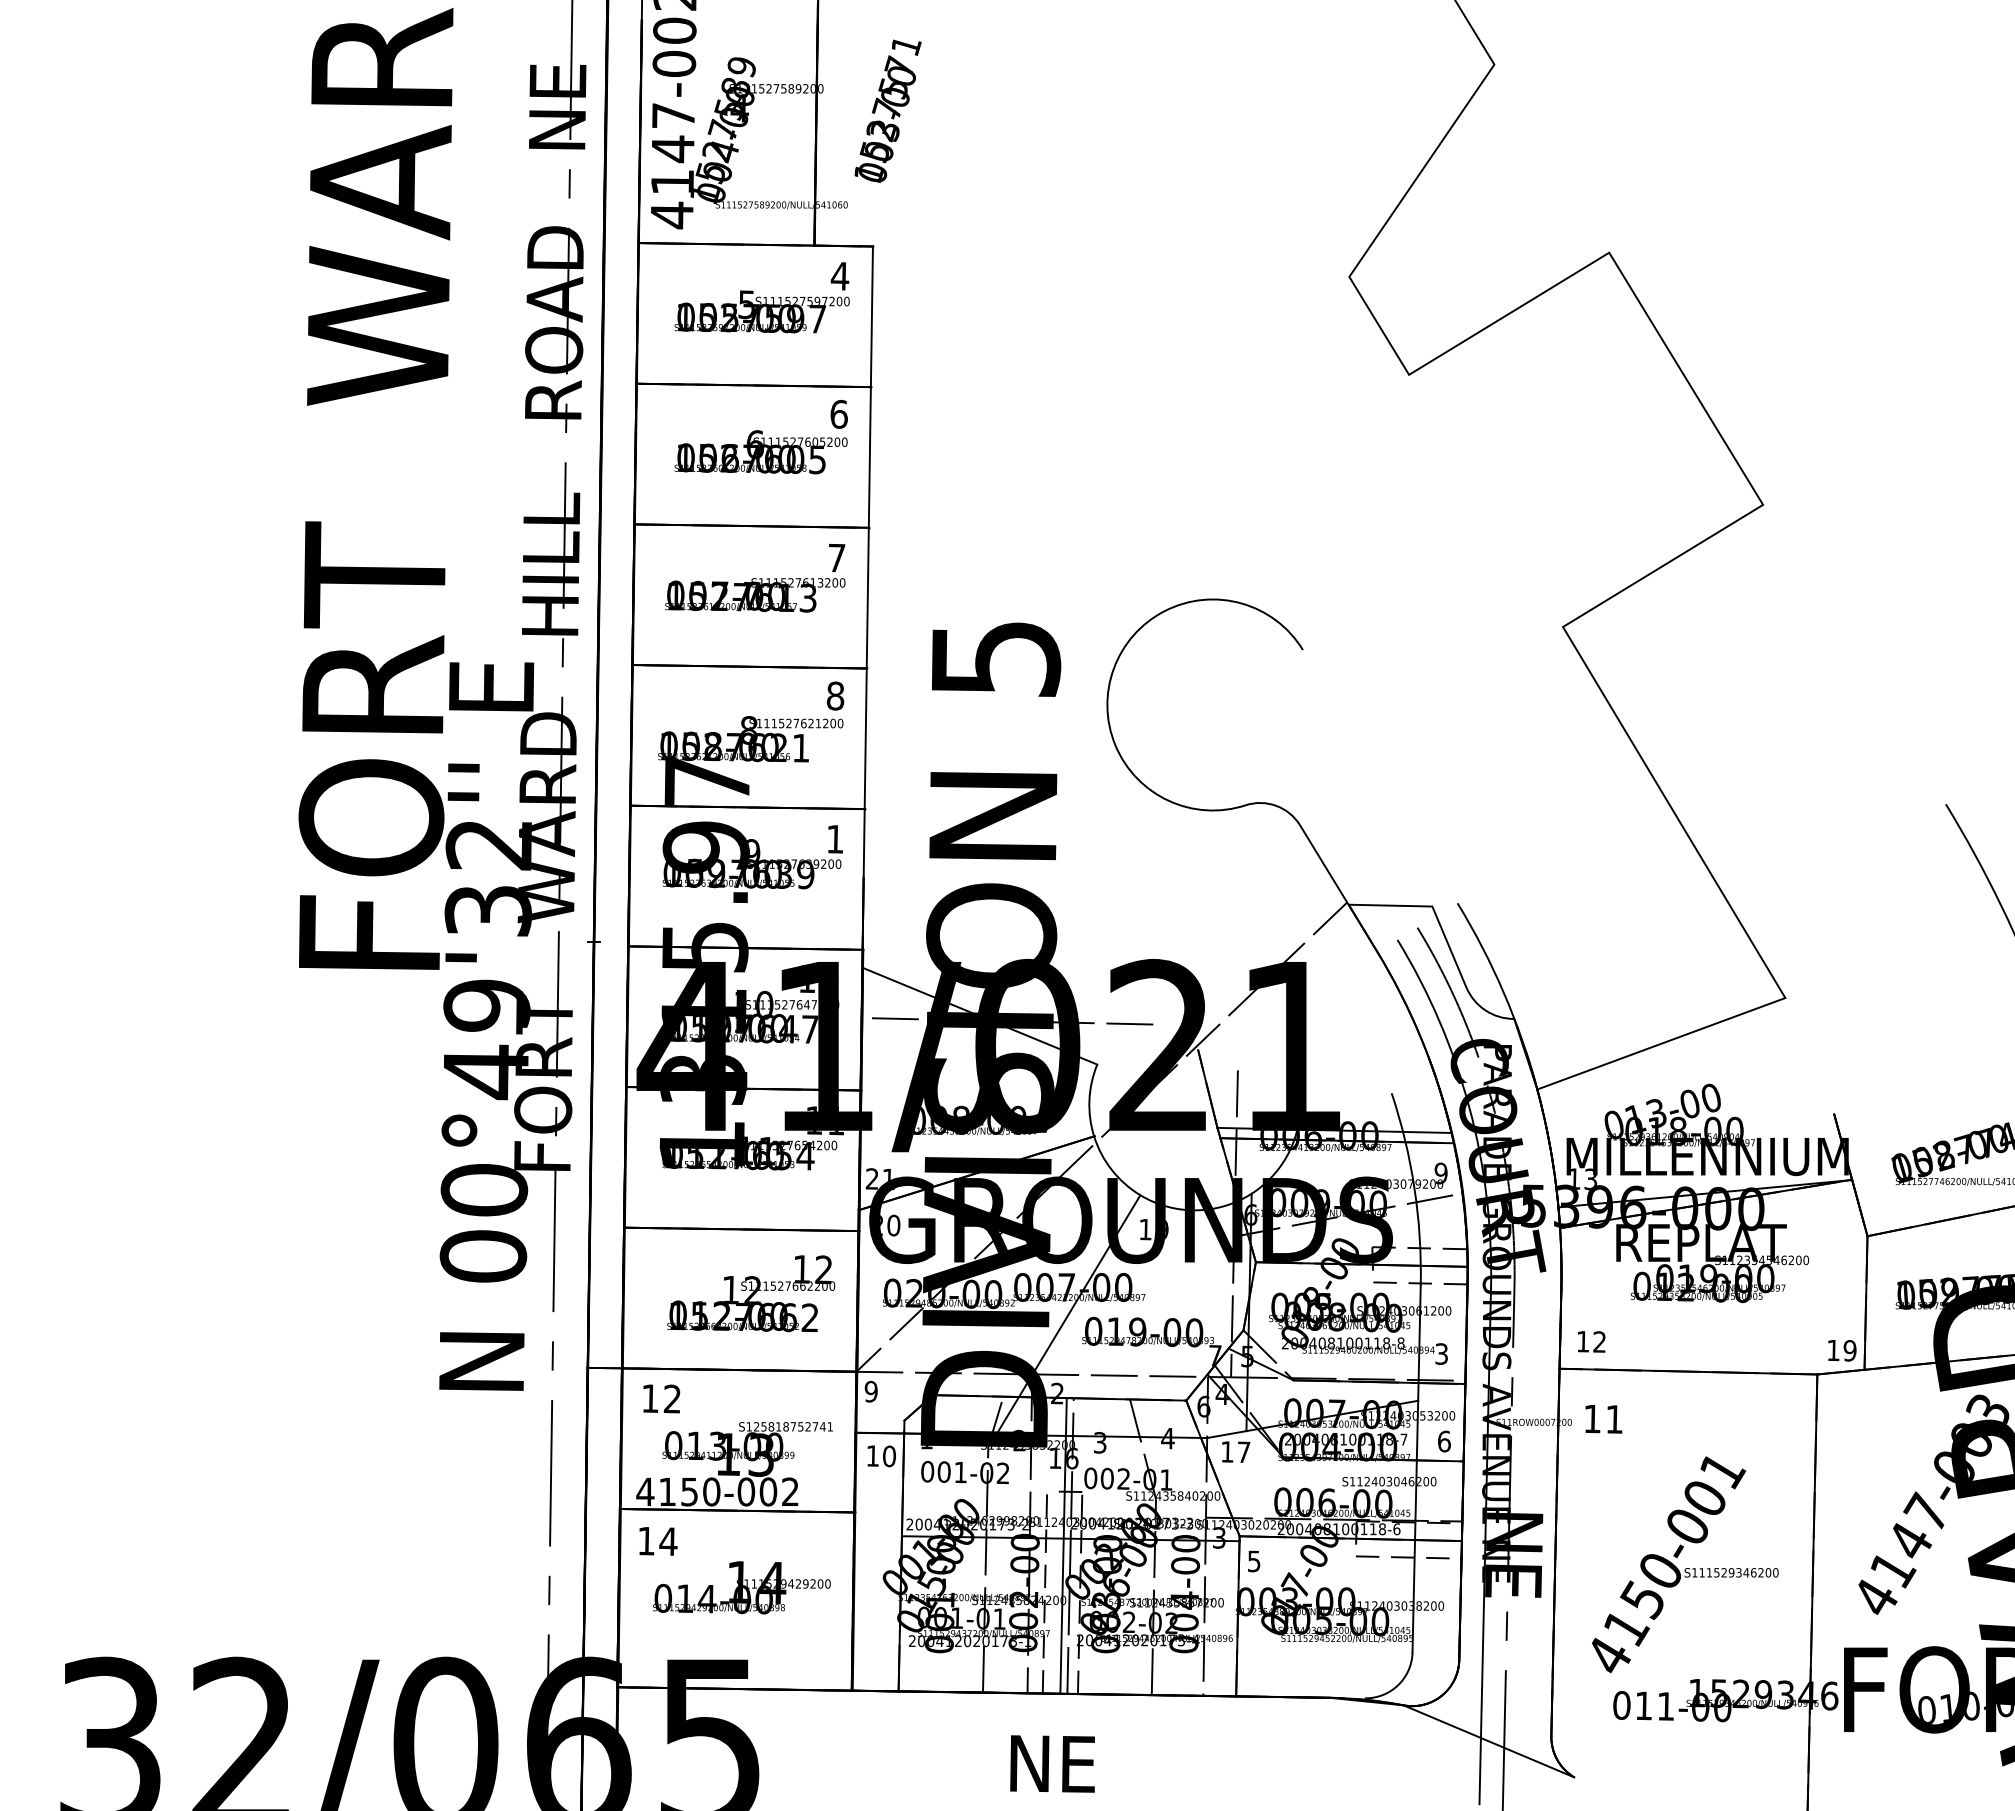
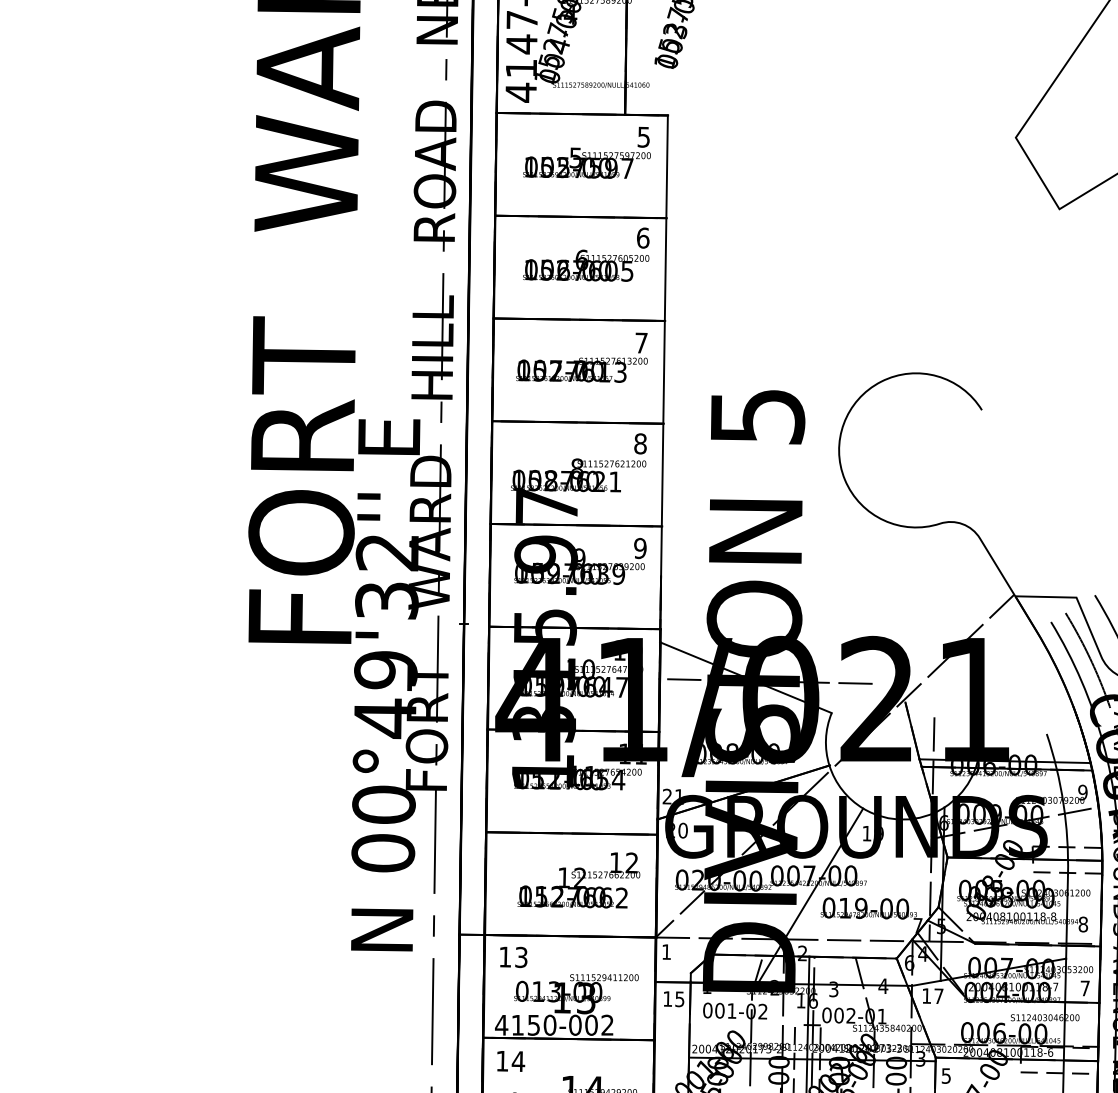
text: (839, 276) -> (643, 137), 4 -> 5
text: (834, 838) -> (639, 547), 1 -> 9
text: (1441, 1353) -> (1083, 924), 3 -> 8
text: (870, 1391) -> (666, 951), 9 -> 1
text: (671, 1399) -> (520, 957), 12 -> 13
text: (793, 1426) -> (609, 977), S125818752741 -> S111529411200
text: (1444, 1441) -> (1085, 988), 6 -> 7
text: (889, 1456) -> (679, 999), 10 -> 15

